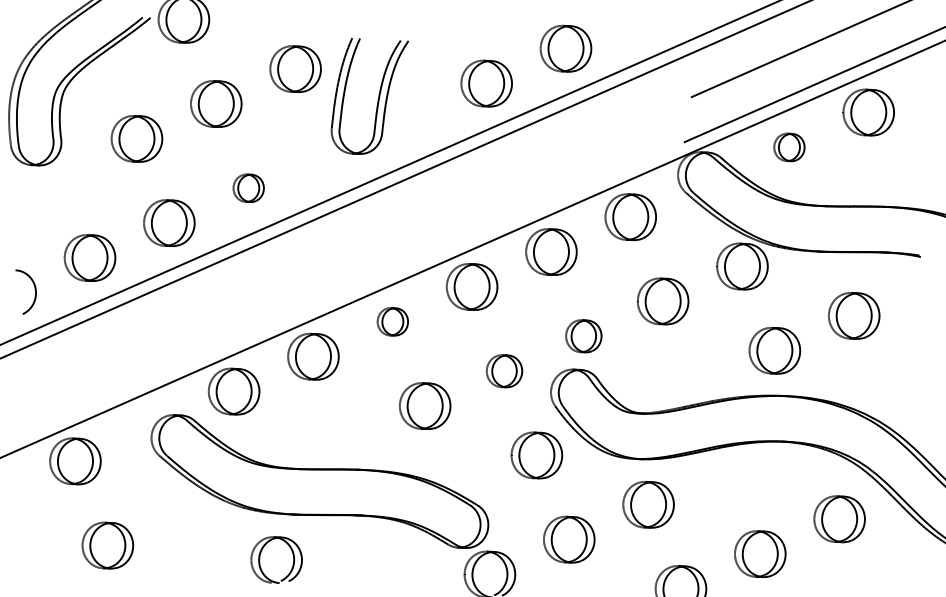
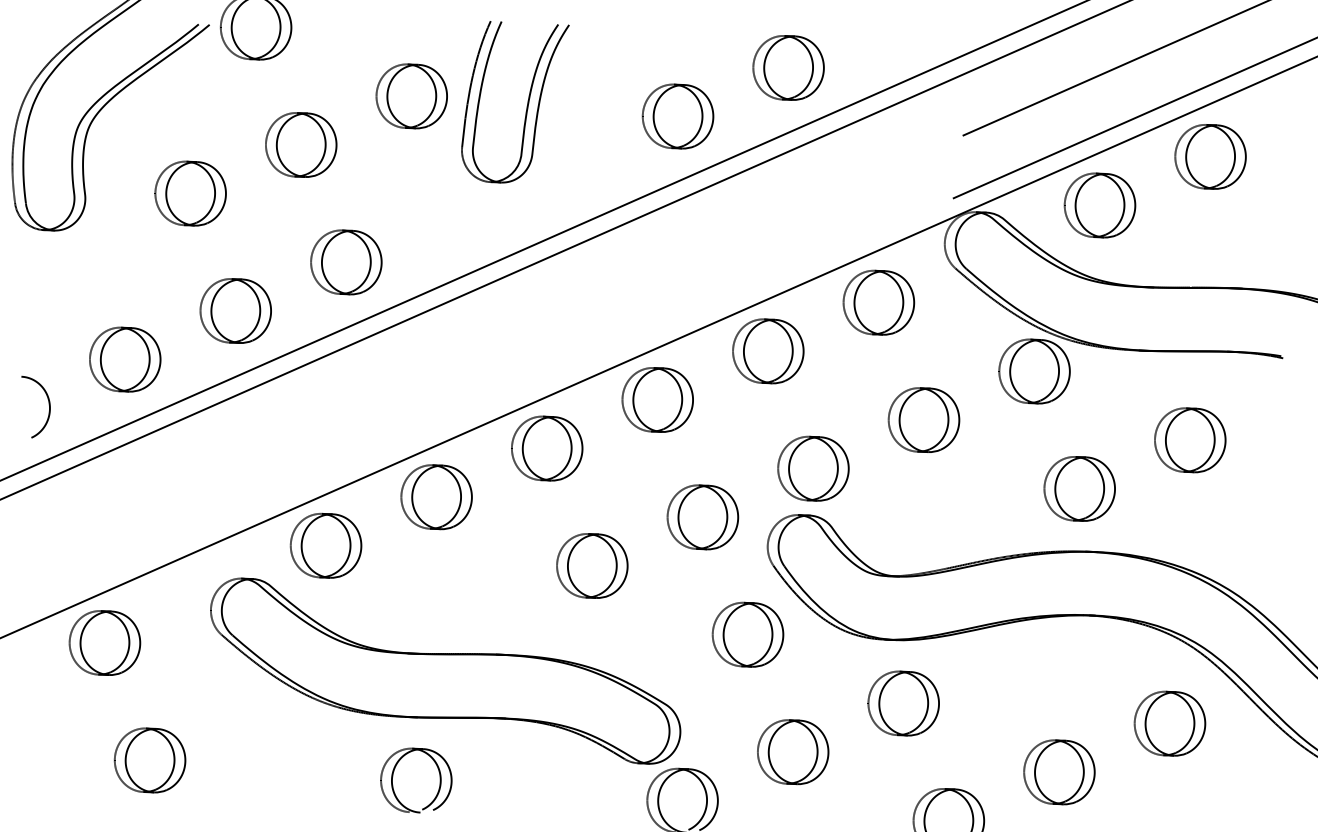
part: (377, 99) -> (526, 106), moved
part: (789, 147) -> (1099, 205), size x1.67
part: (248, 188) -> (346, 262), size x1.67
part: (392, 321) -> (547, 448), size x1.67
part: (583, 336) -> (813, 468), size x1.43
part: (504, 371) -> (702, 517), size x1.43
part: (293, 560) -> (439, 780), moved

